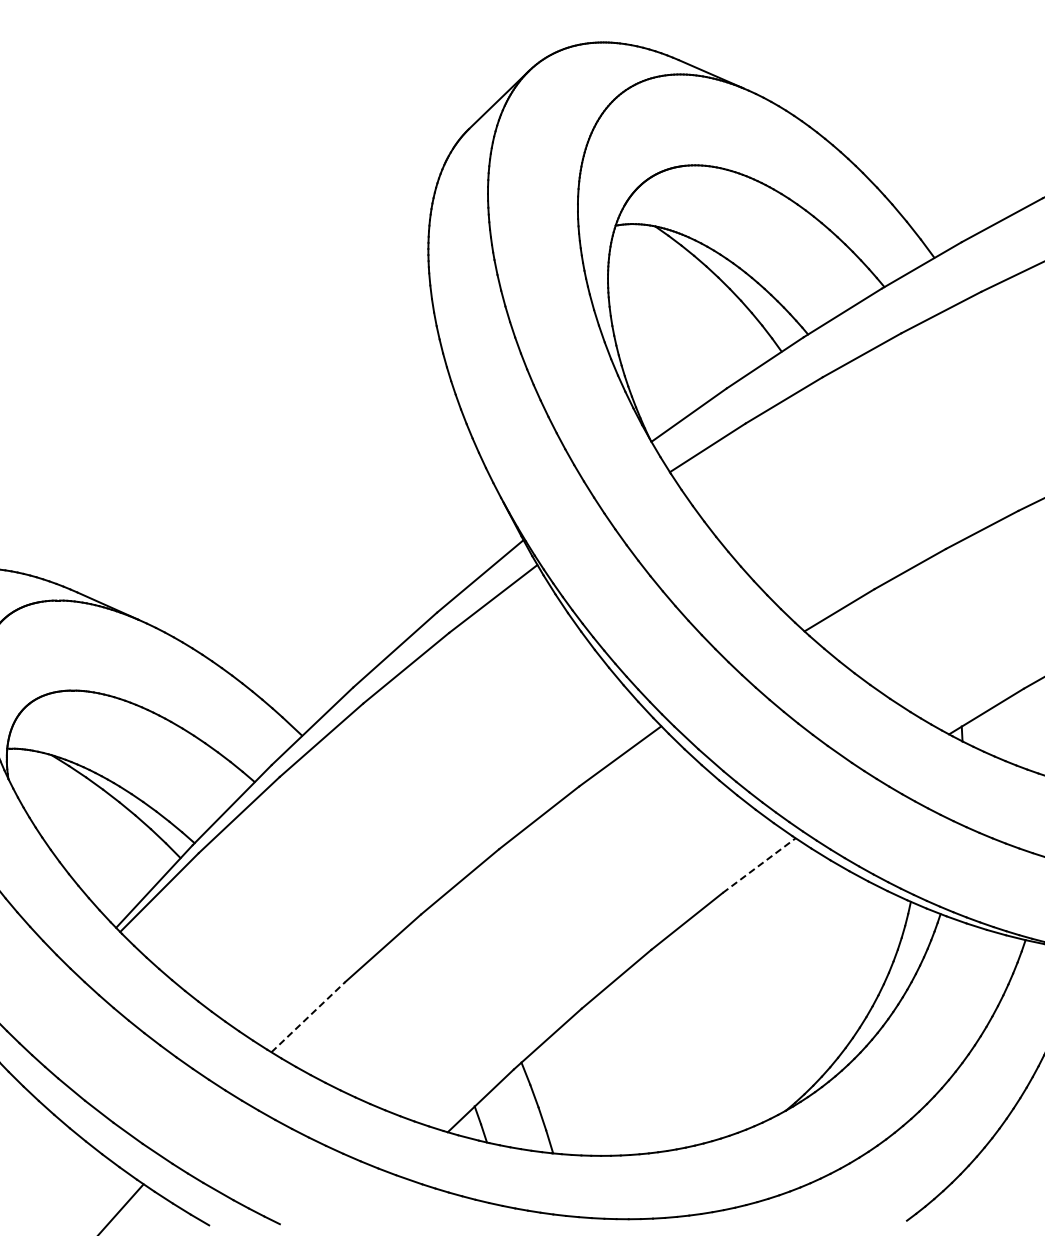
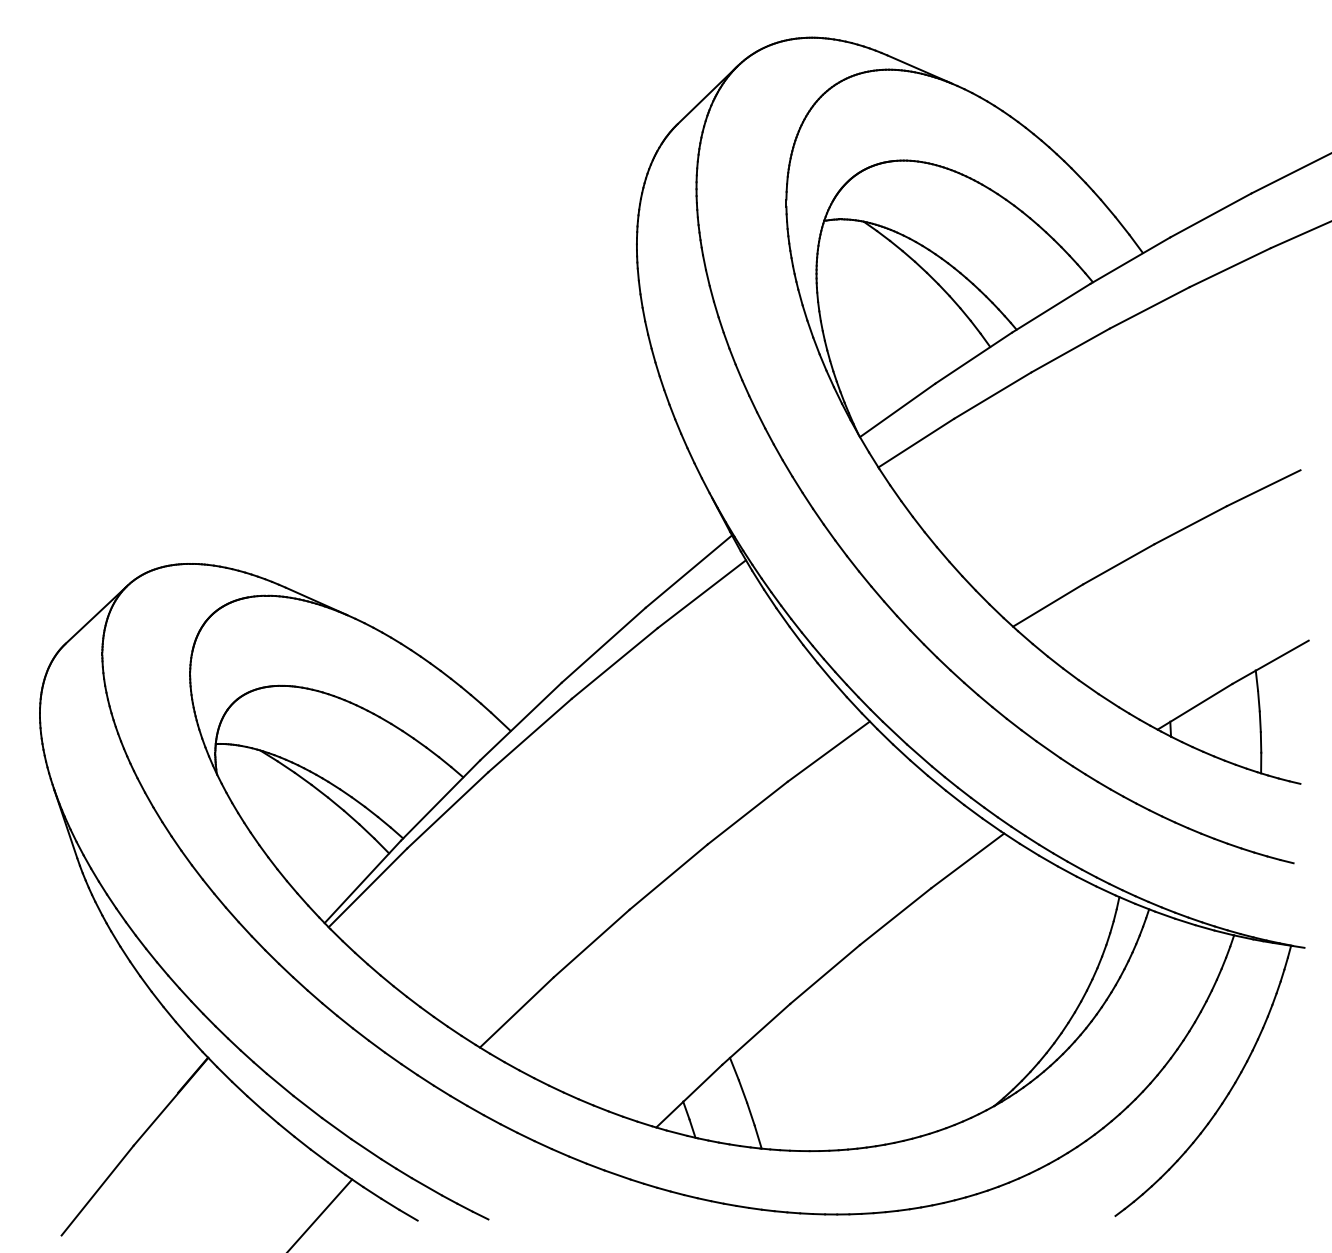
line: (758, 865) -> (967, 860), dashed -> solid
line: (307, 1017) -> (516, 1012), dashed -> solid

